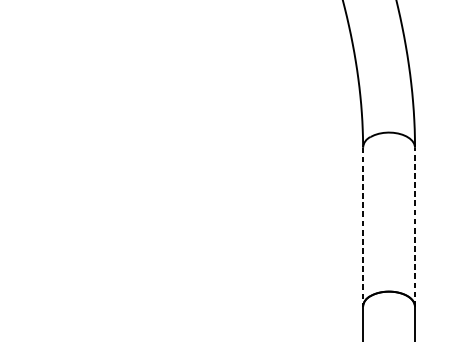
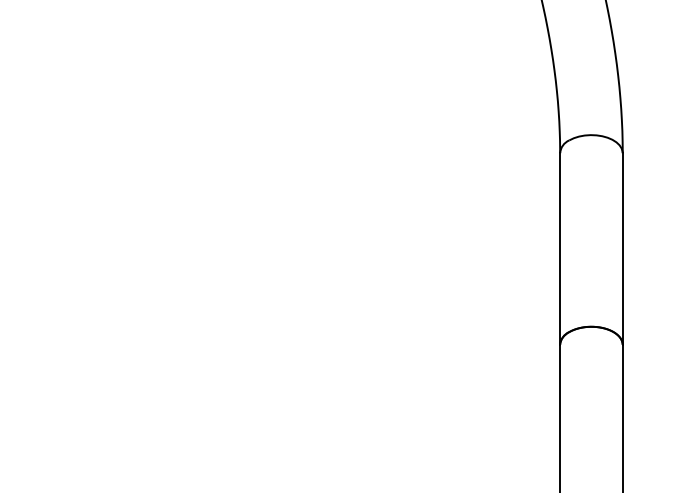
line: (363, 227) -> (560, 249), dashed -> solid
line: (414, 227) -> (622, 249), dashed -> solid

